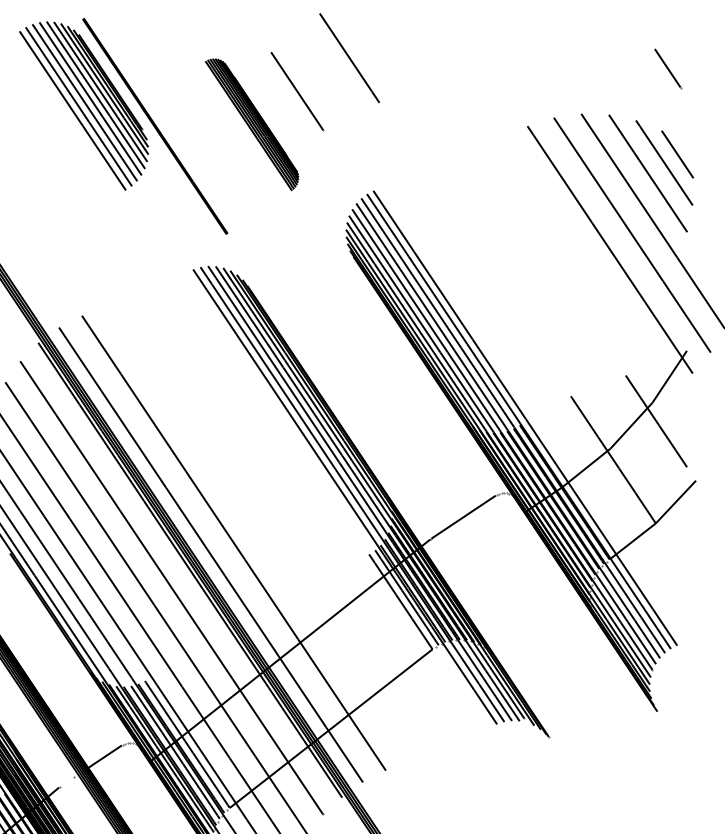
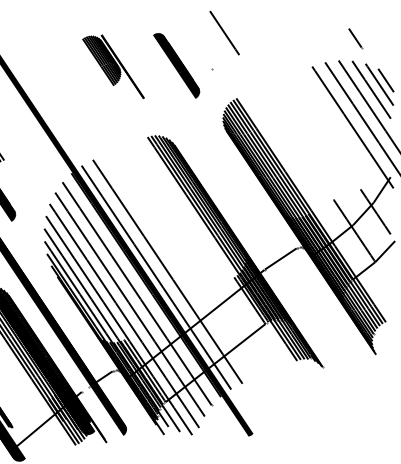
line: (668, 69) -> (355, 38), moved
line: (296, 91) -> (198, 49), removed
part: (123, 126) -> (113, 66), size x0.6

